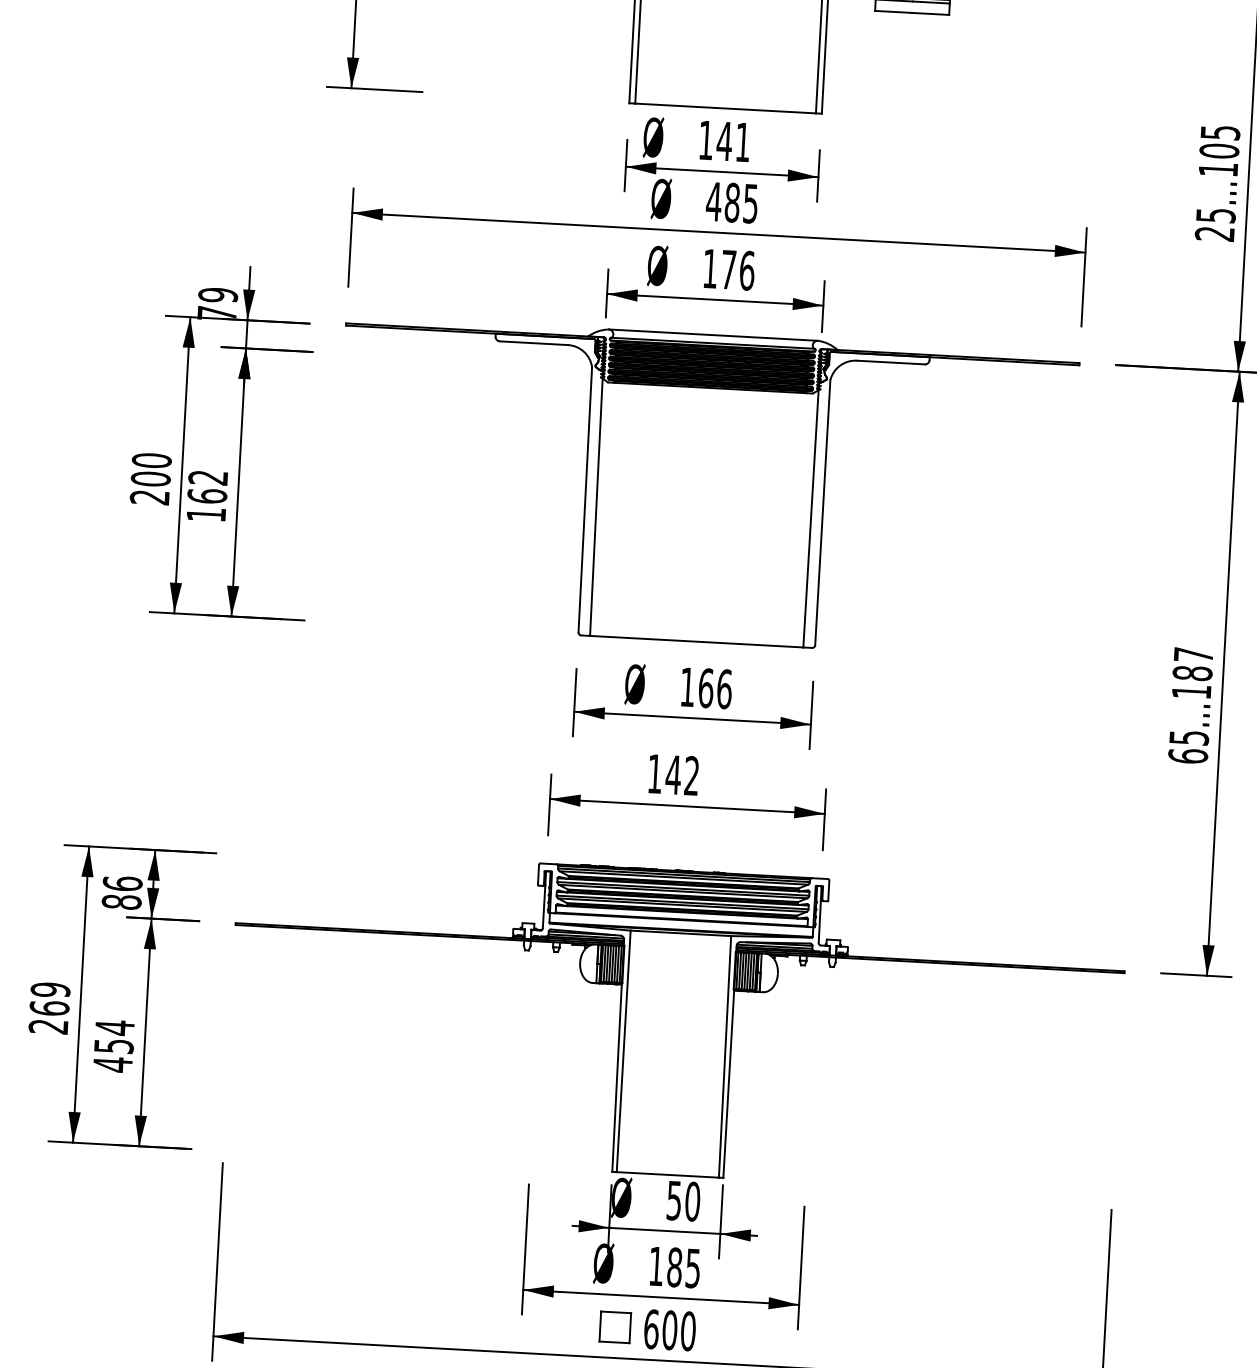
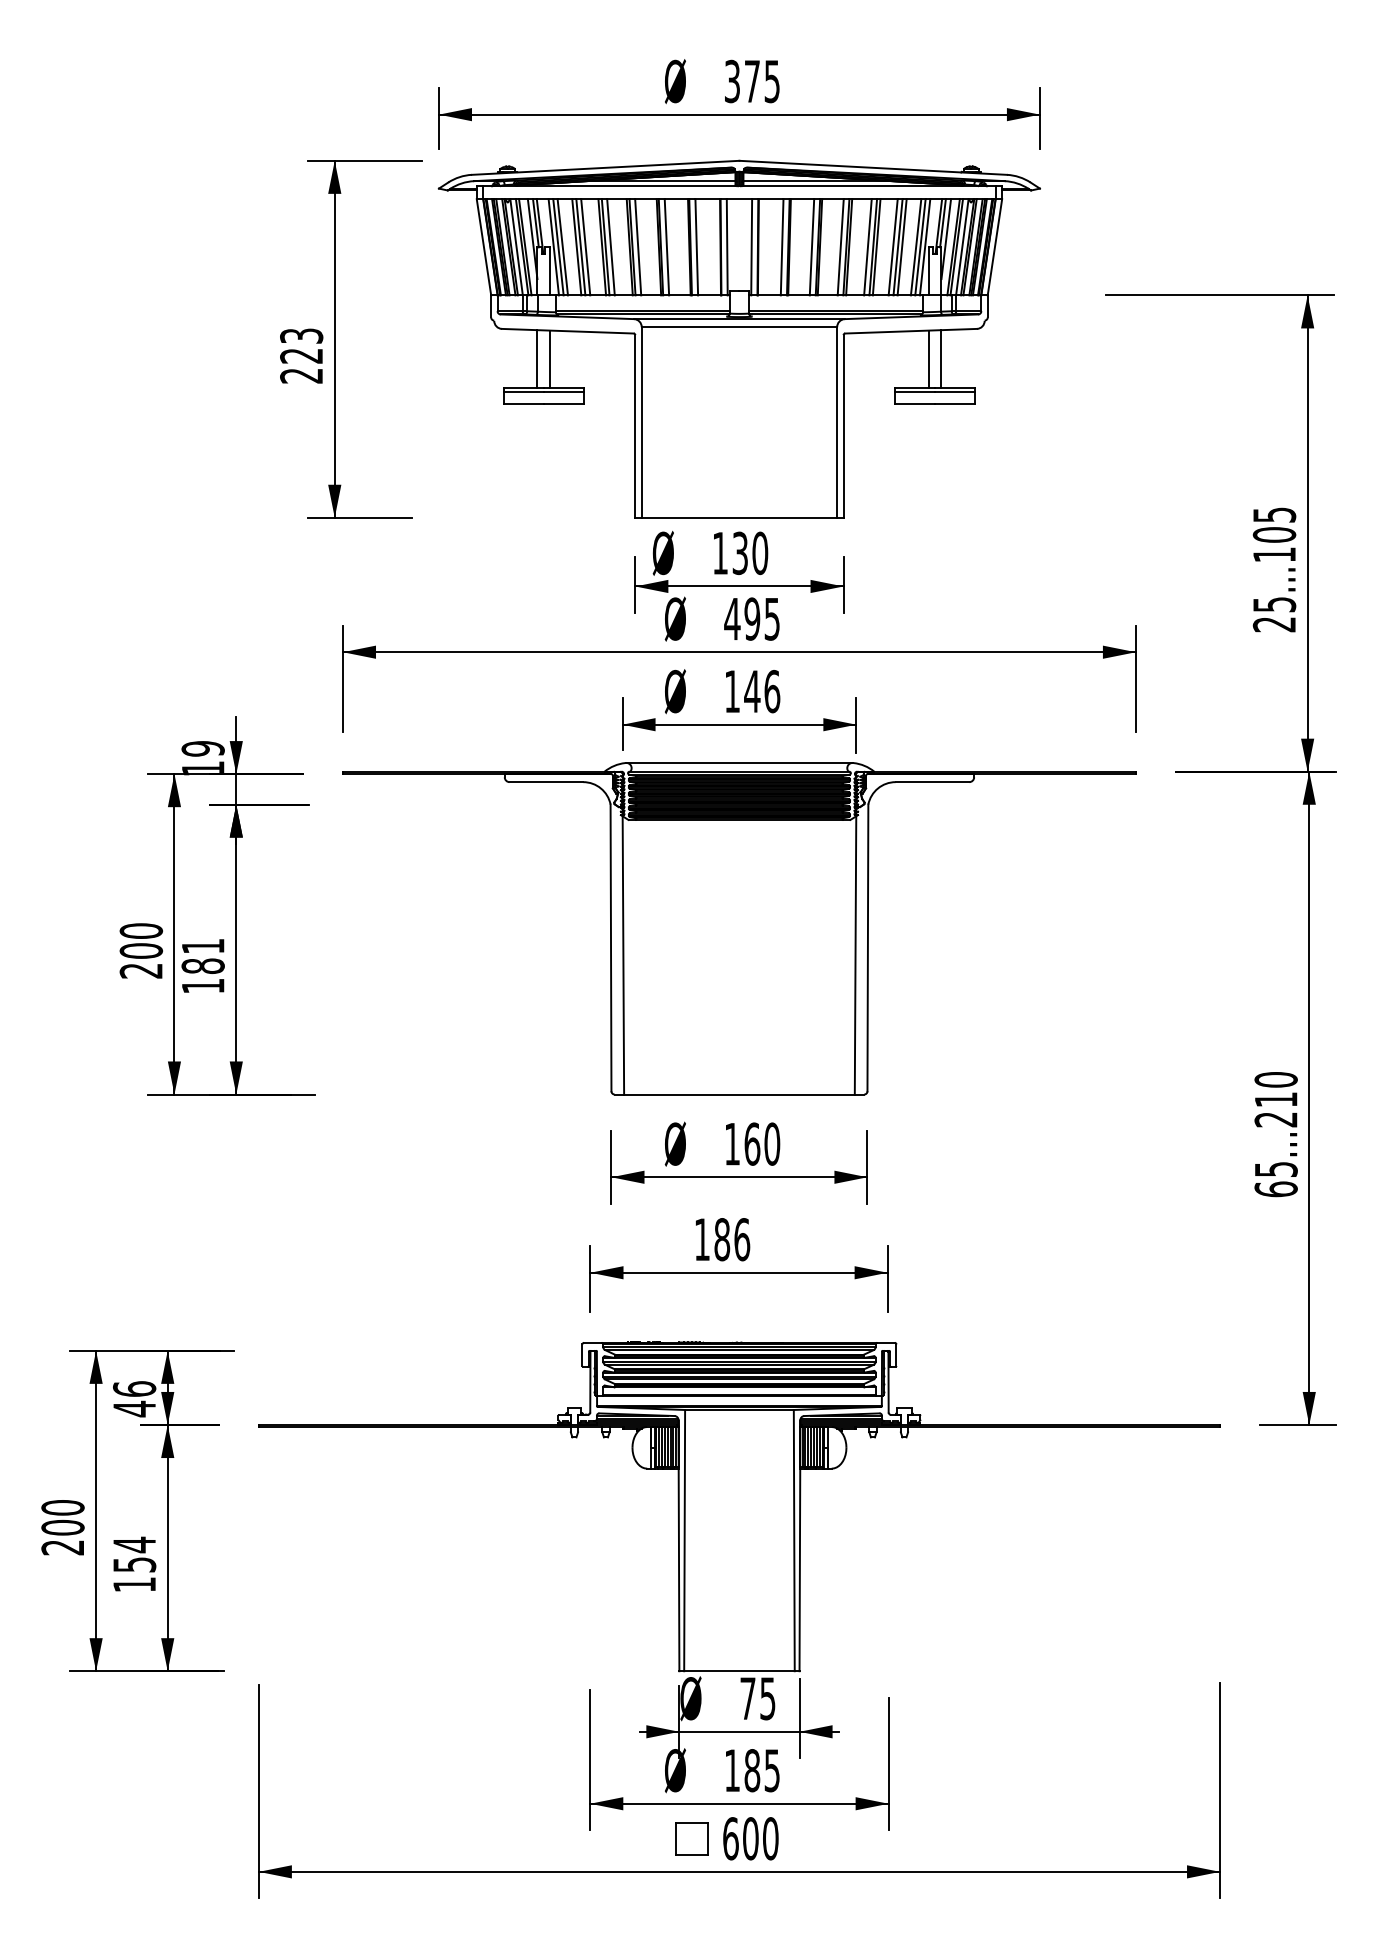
text: (734, 142) -> (750, 553), 141 -> 130
text: (732, 202) -> (752, 618), 485 -> 495
text: (728, 269) -> (752, 691), 176 -> 146
text: (217, 313) -> (203, 768), 79 -> 19
text: (207, 487) -> (202, 956), 162 -> 181
text: (1192, 673) -> (1275, 1099), 65...187 -> 65...210
text: (724, 688) -> (772, 1143), 166 -> 160
text: (682, 775) -> (731, 1239), 142 -> 186
text: (121, 901) -> (134, 1408), 86 -> 46
text: (49, 998) -> (62, 1517), 269 -> 200
text: (112, 1064) -> (134, 1584), 454 -> 154
text: (683, 1201) -> (757, 1698), 50 -> 75

